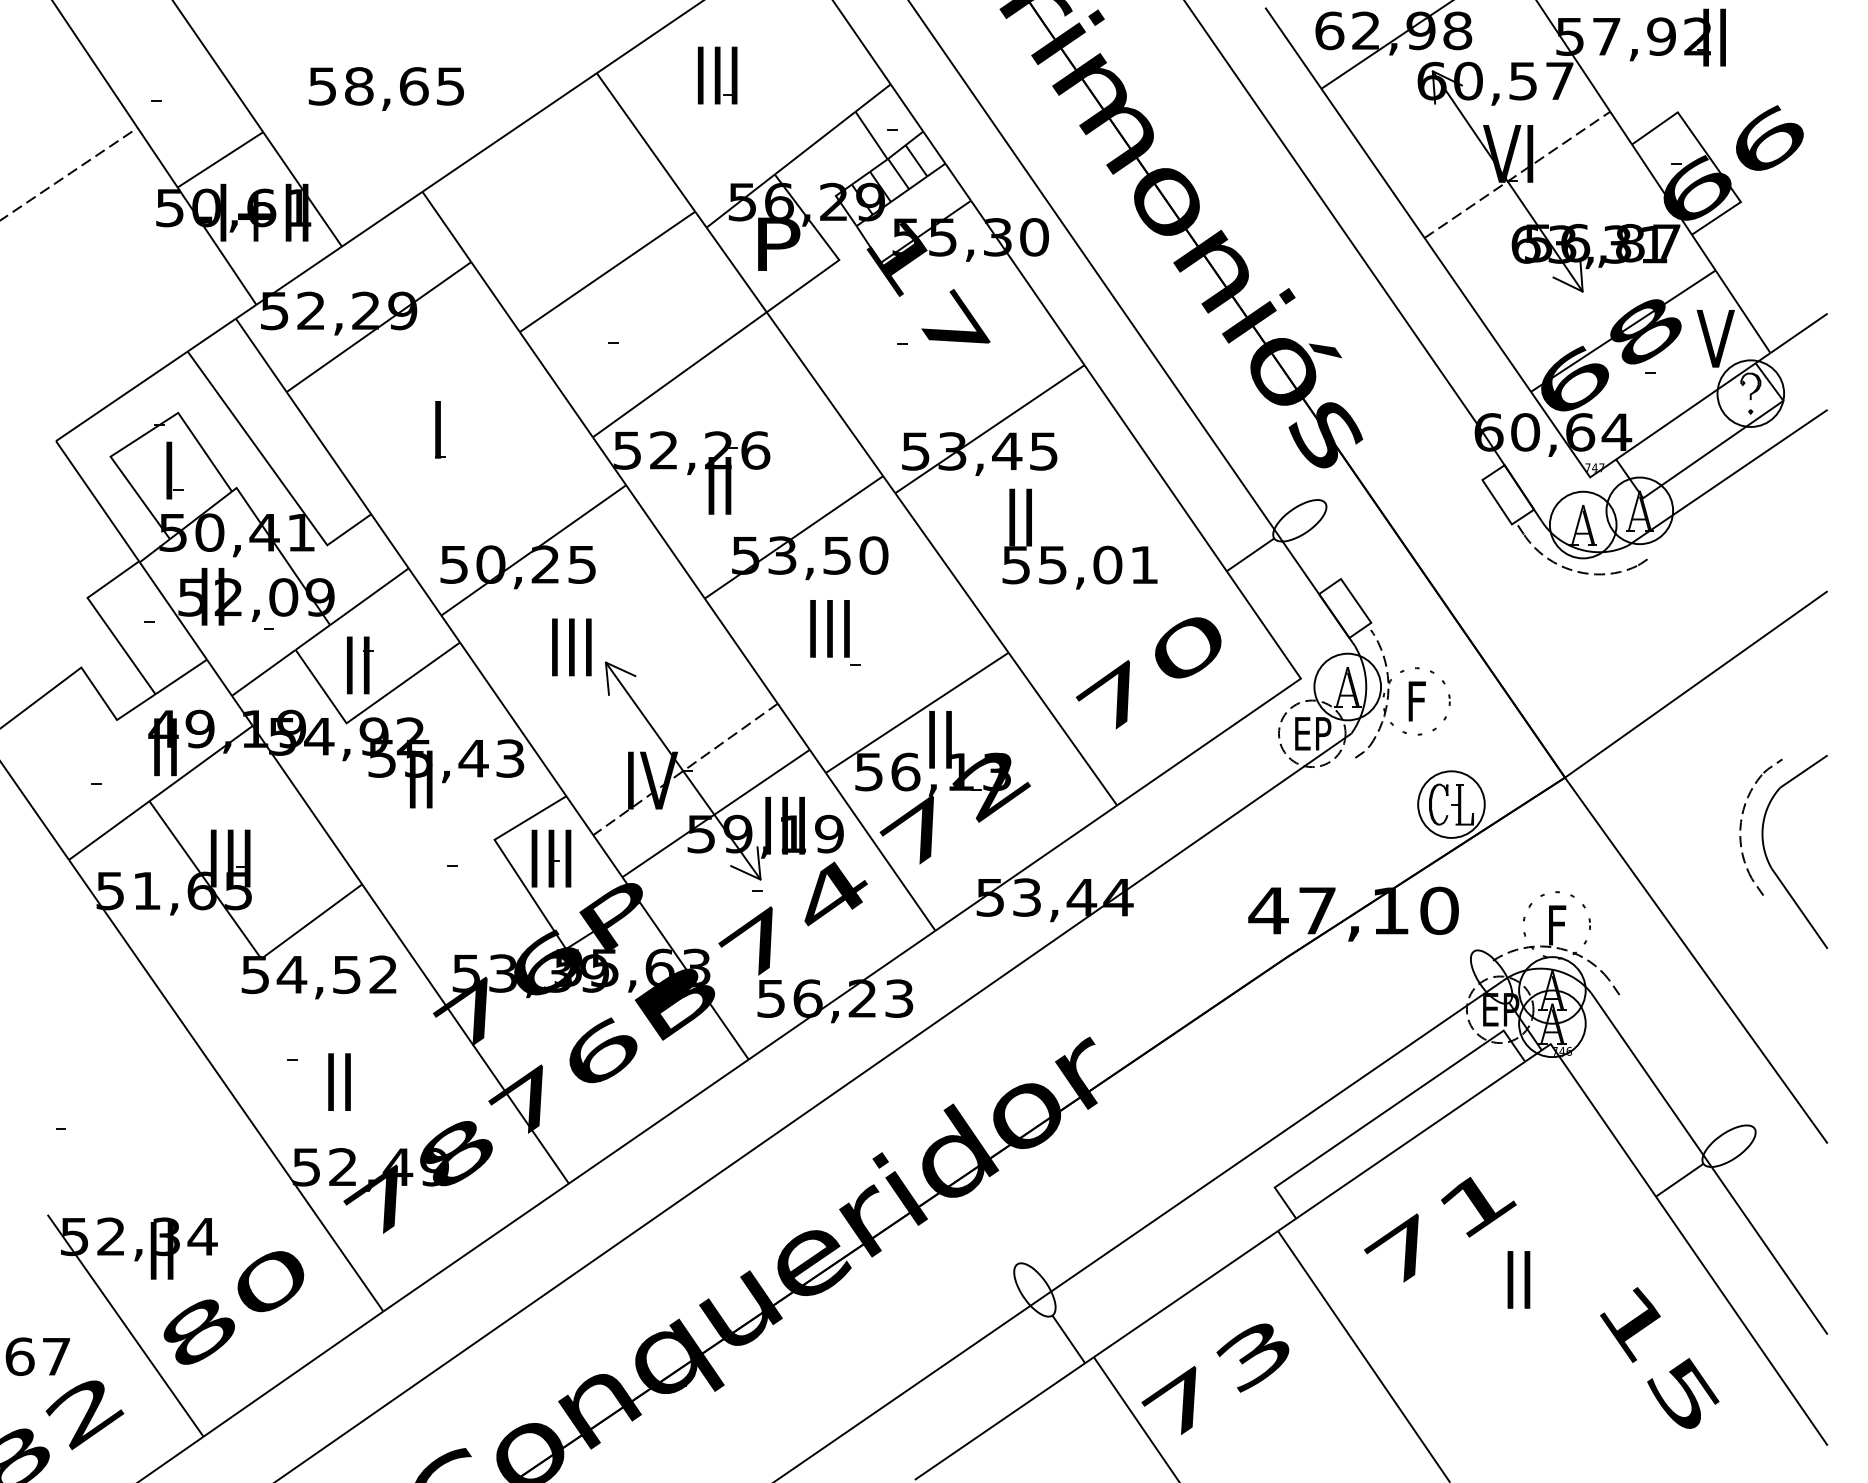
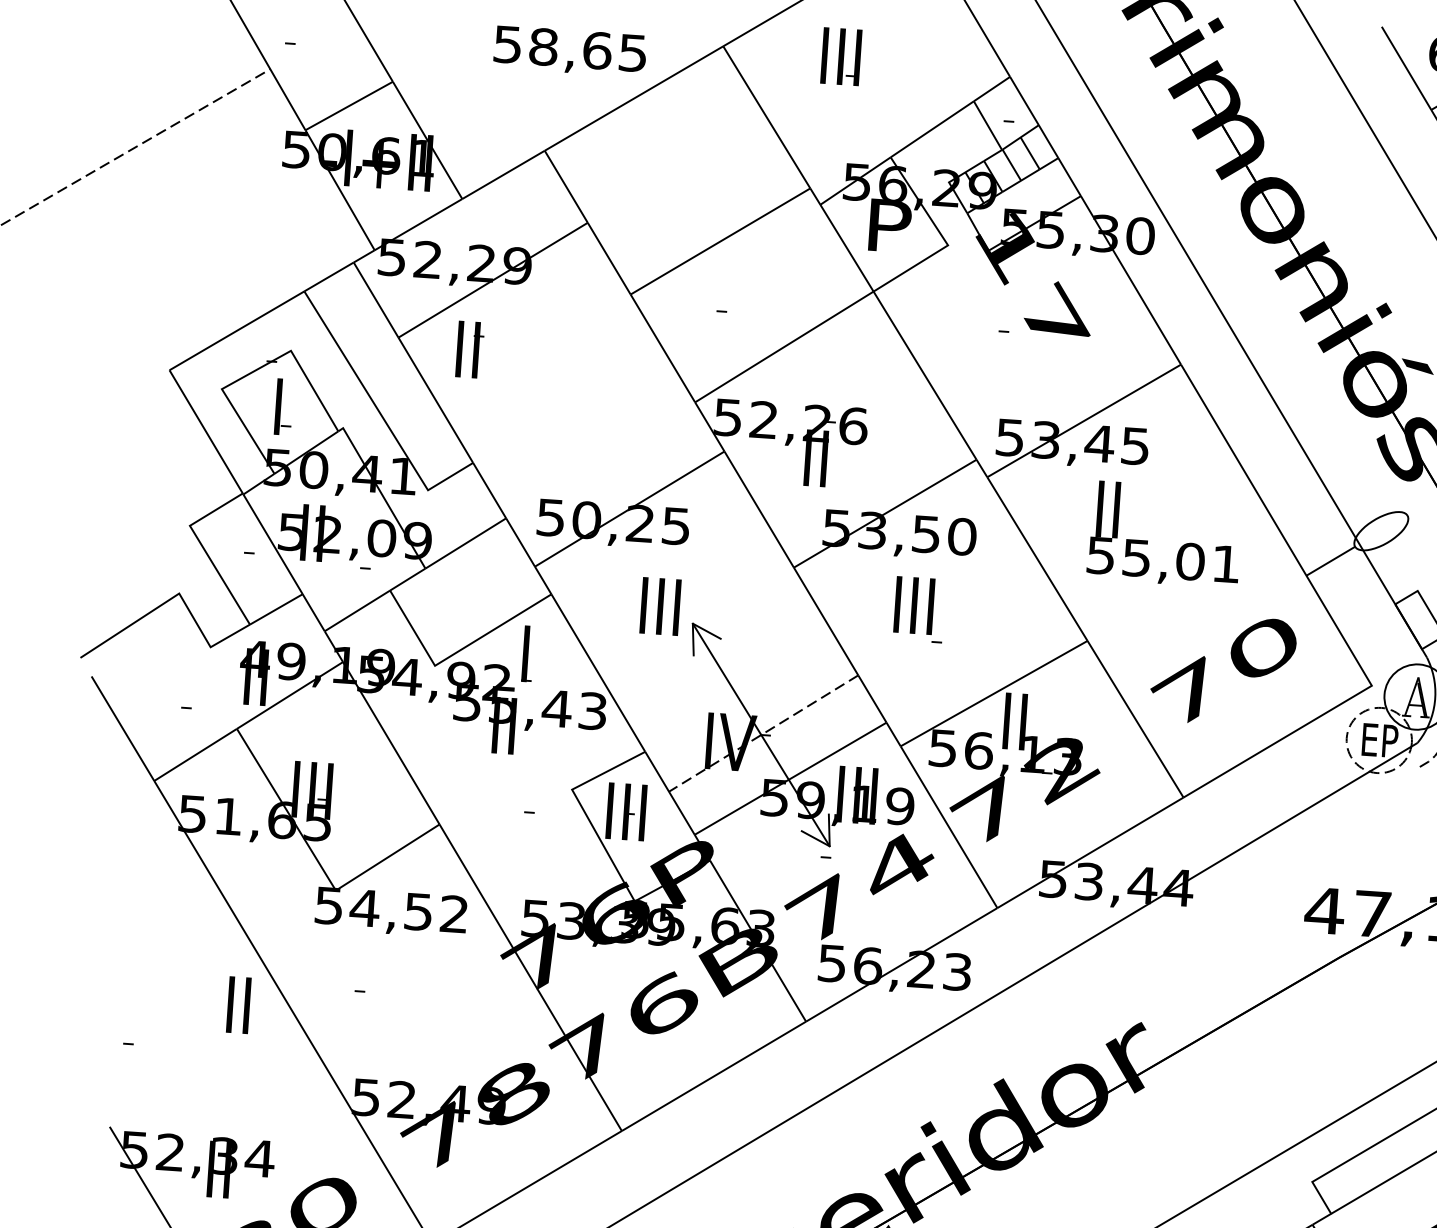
text: (385, 88) -> (569, 50), moved
part: (440, 429) -> (528, 653), moved
part: (360, 665) -> (470, 349), moved
text: (339, 1081) -> (238, 1004), moved

